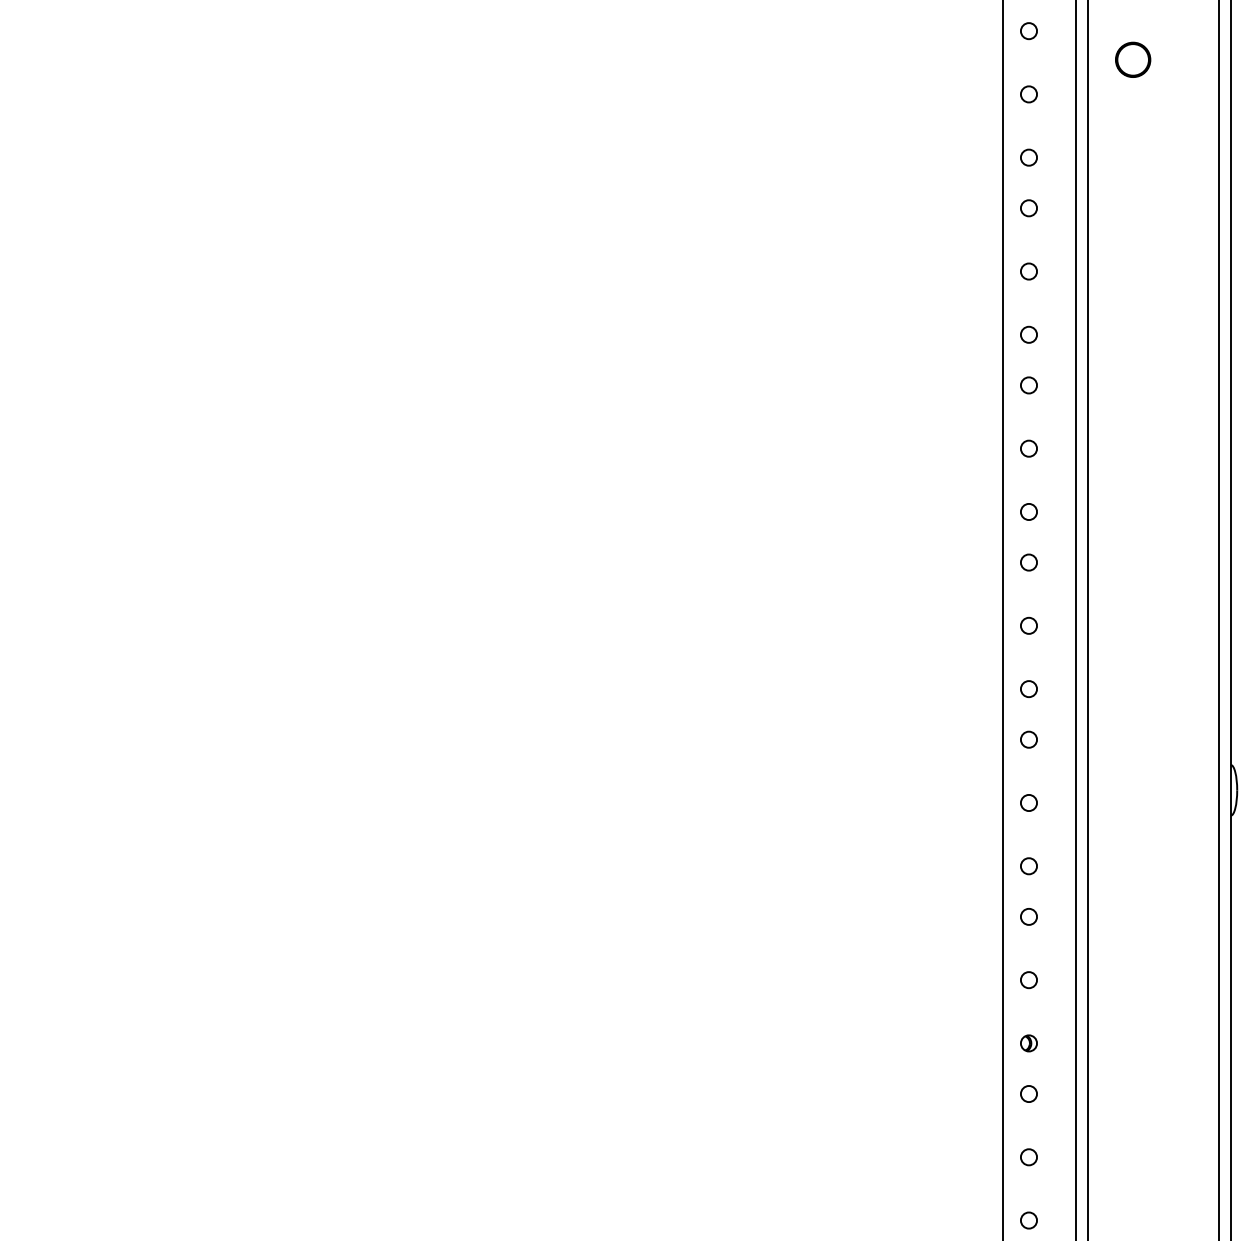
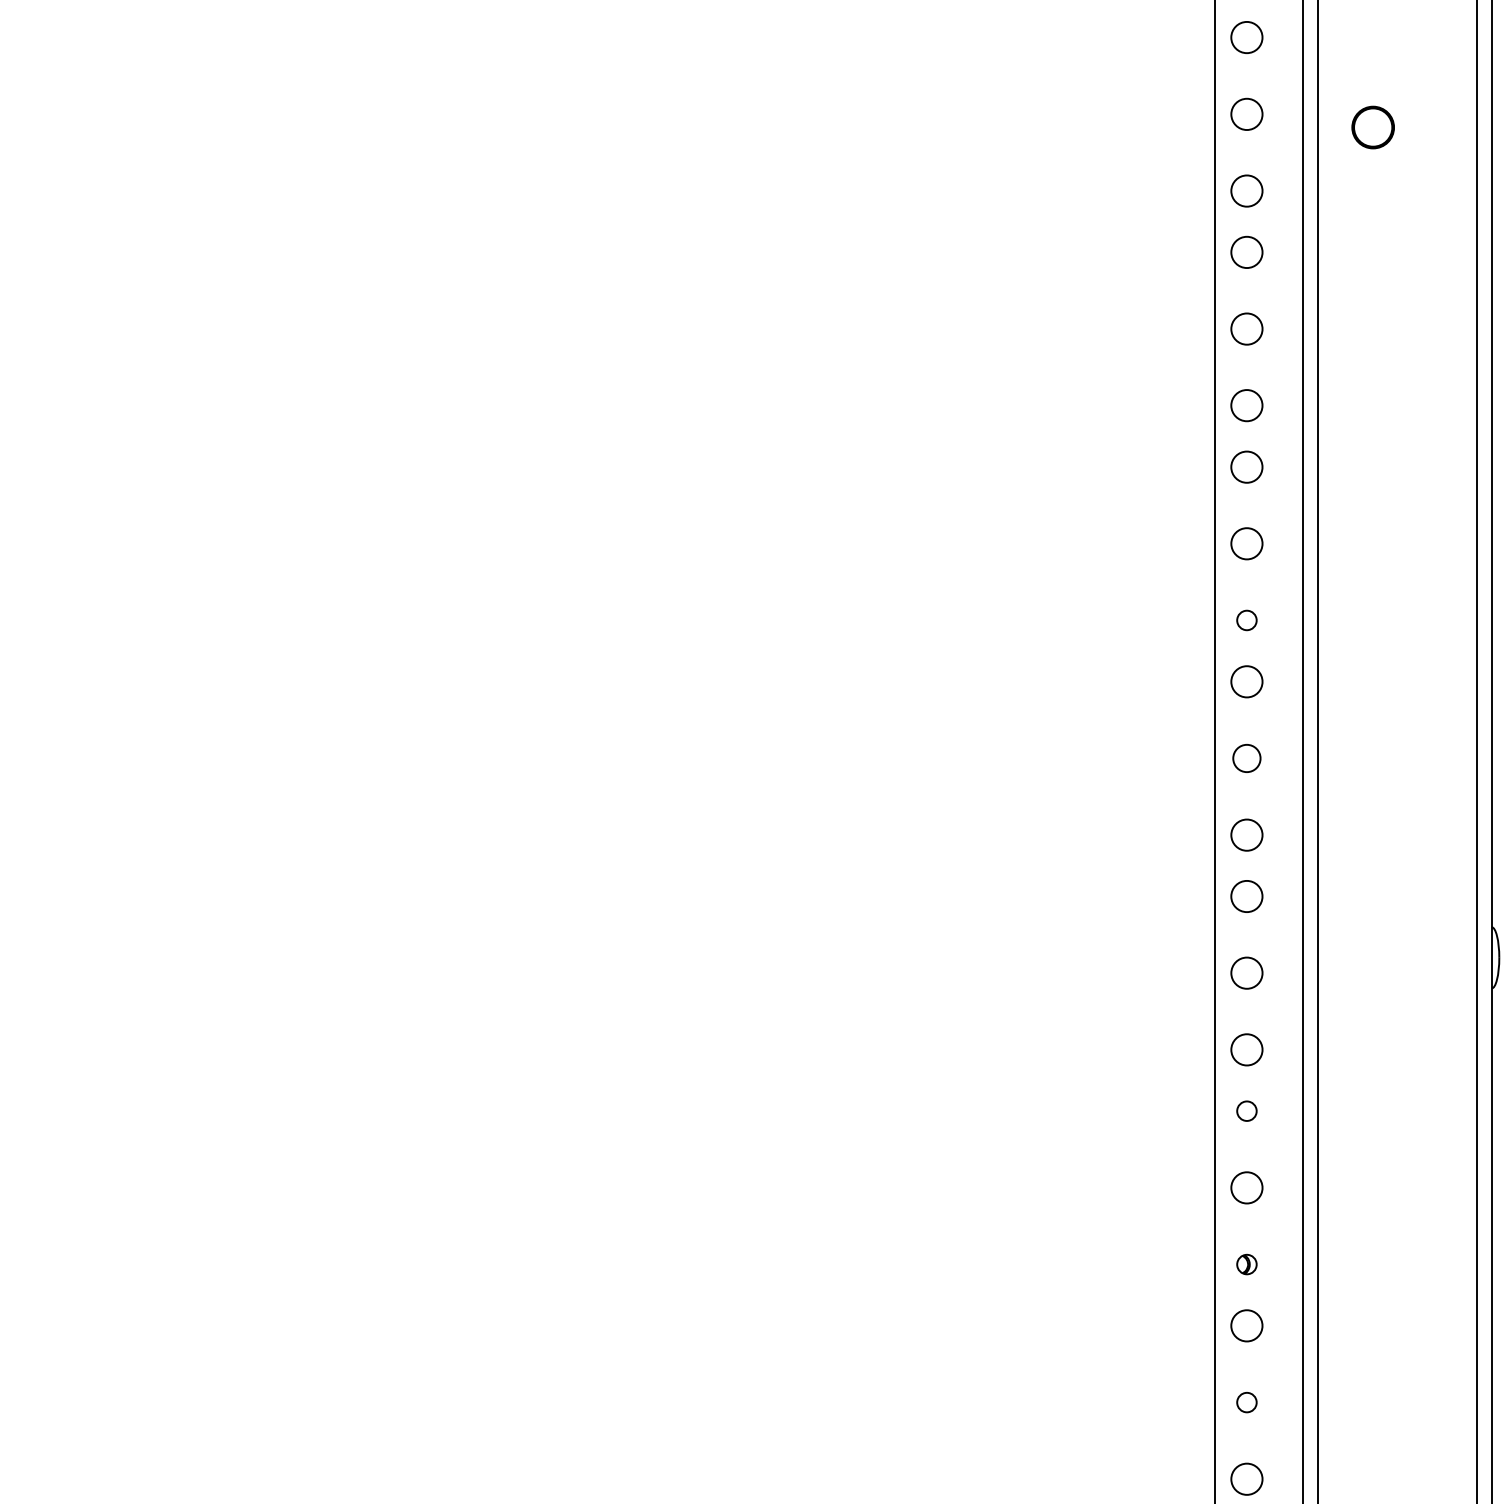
circle: (1028, 30) -> (1246, 37), size x1.6
part: (1132, 59) -> (1372, 127), moved
circle: (1028, 94) -> (1246, 114), size x1.6
circle: (1028, 157) -> (1246, 190), size x1.6
circle: (1028, 208) -> (1246, 252), size x1.6
circle: (1028, 271) -> (1246, 328), size x1.6
circle: (1028, 334) -> (1246, 405), size x1.6
circle: (1028, 384) -> (1246, 466), size x1.6
circle: (1028, 448) -> (1246, 543), size x1.6
circle: (1028, 562) -> (1246, 681), size x1.6
circle: (1028, 625) -> (1246, 758), size x1.4
circle: (1028, 688) -> (1246, 834), size x1.6
circle: (1028, 739) -> (1246, 896), size x1.6
circle: (1028, 802) -> (1246, 972), size x1.6
circle: (1028, 865) -> (1246, 1049), size x1.6
circle: (1028, 979) -> (1246, 1187), size x1.6
circle: (1028, 1093) -> (1246, 1325), size x1.6
circle: (1028, 1220) -> (1246, 1479), size x1.6

